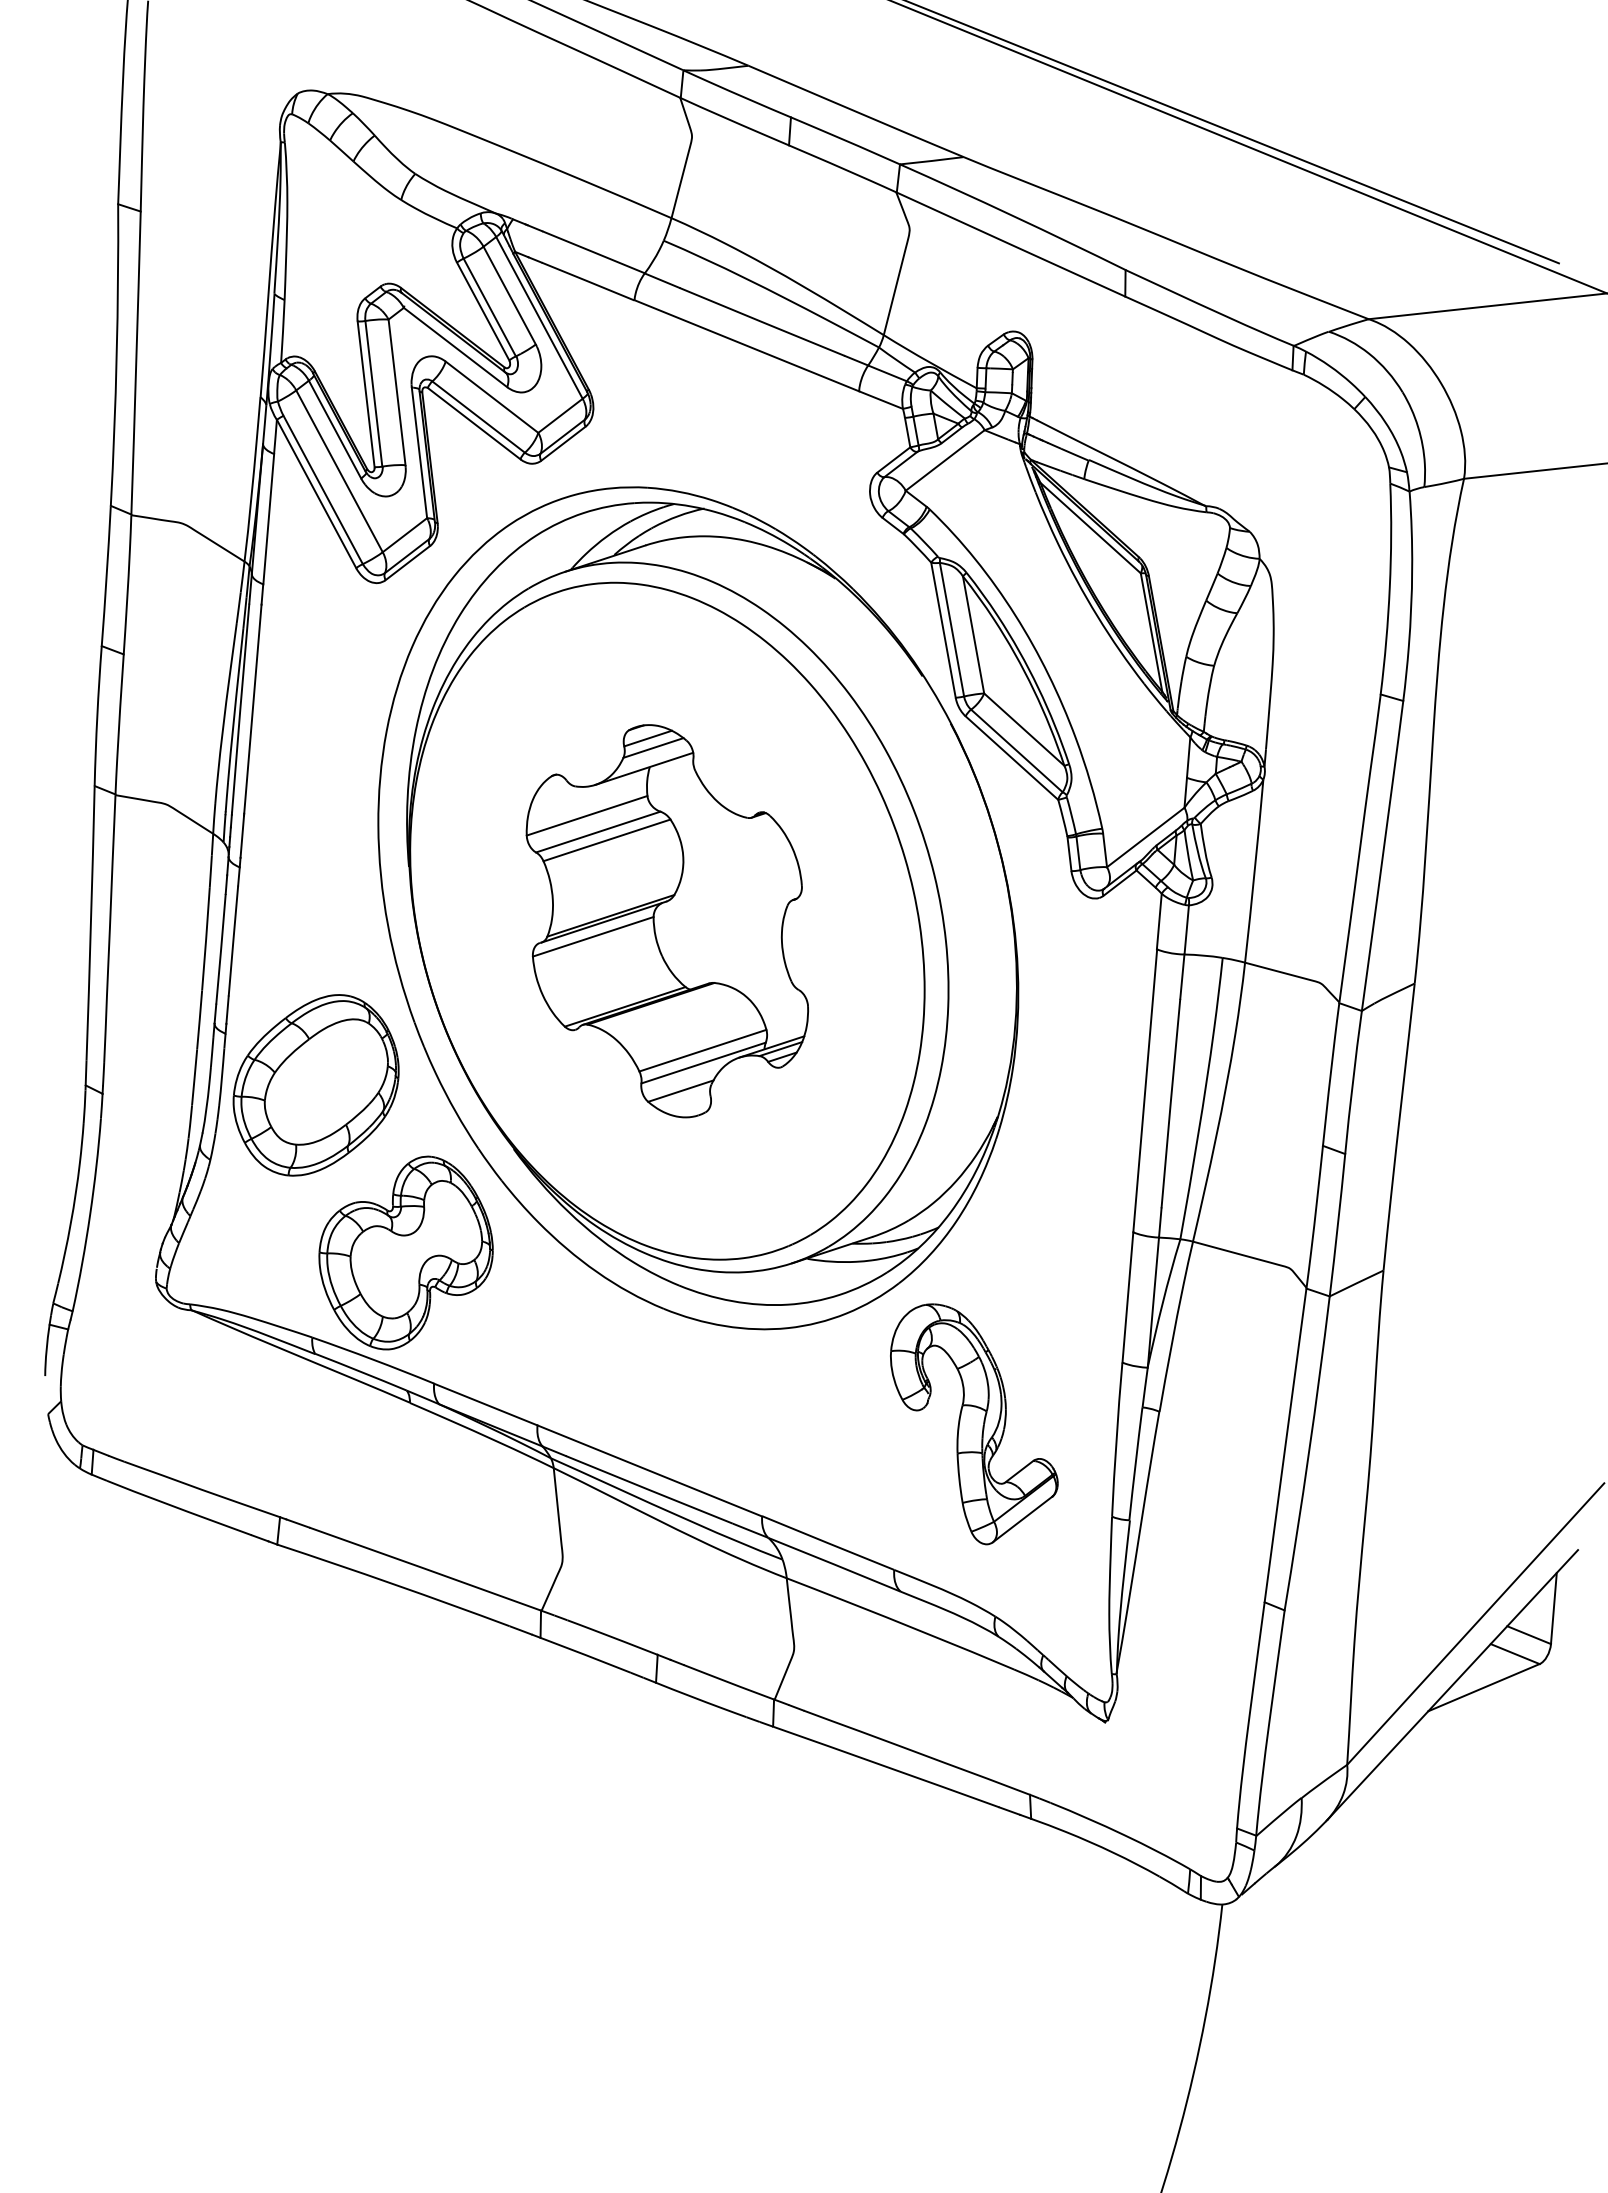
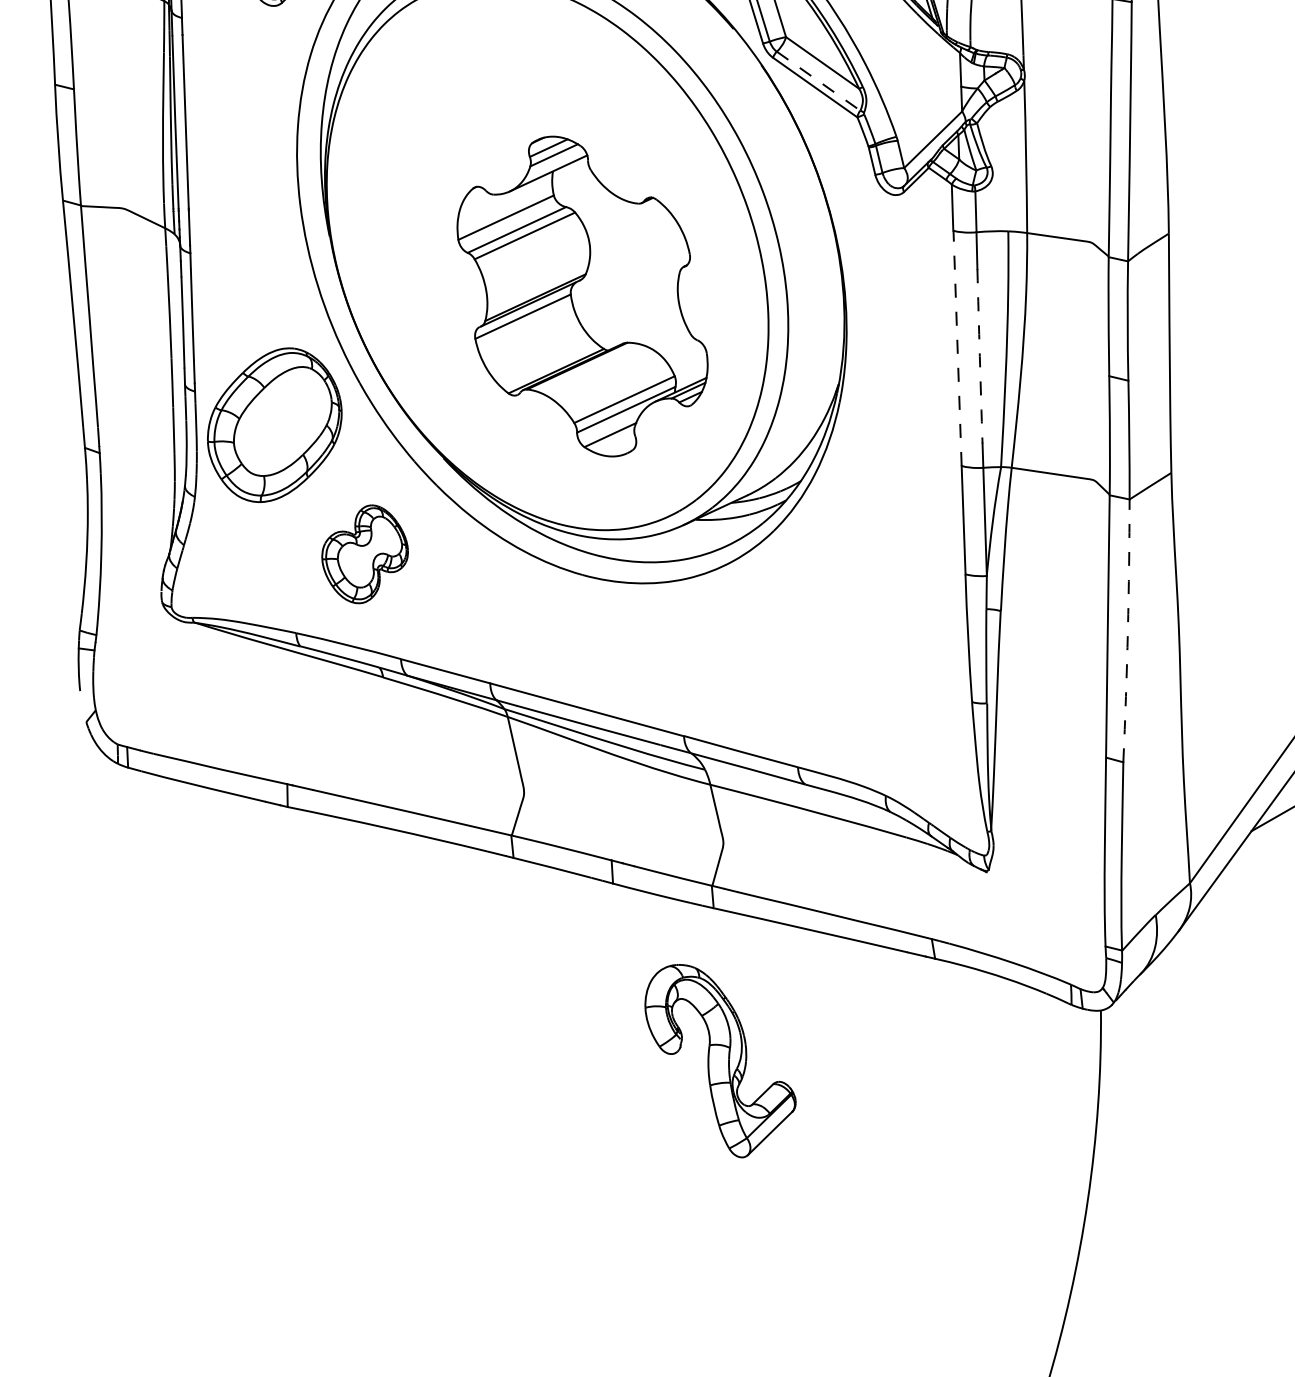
line: (1016, 750) -> (818, 80), solid -> dashed
part: (667, 921) -> (582, 296), moved
line: (1145, 1090) -> (957, 348), solid -> dashed
arc: (1170, 1103) -> (979, 356), solid -> dashed
part: (405, 1252) -> (364, 554), size x0.6
part: (974, 1424) -> (721, 1059), moved
arc: (1308, 1453) -> (1127, 630), solid -> dashed

